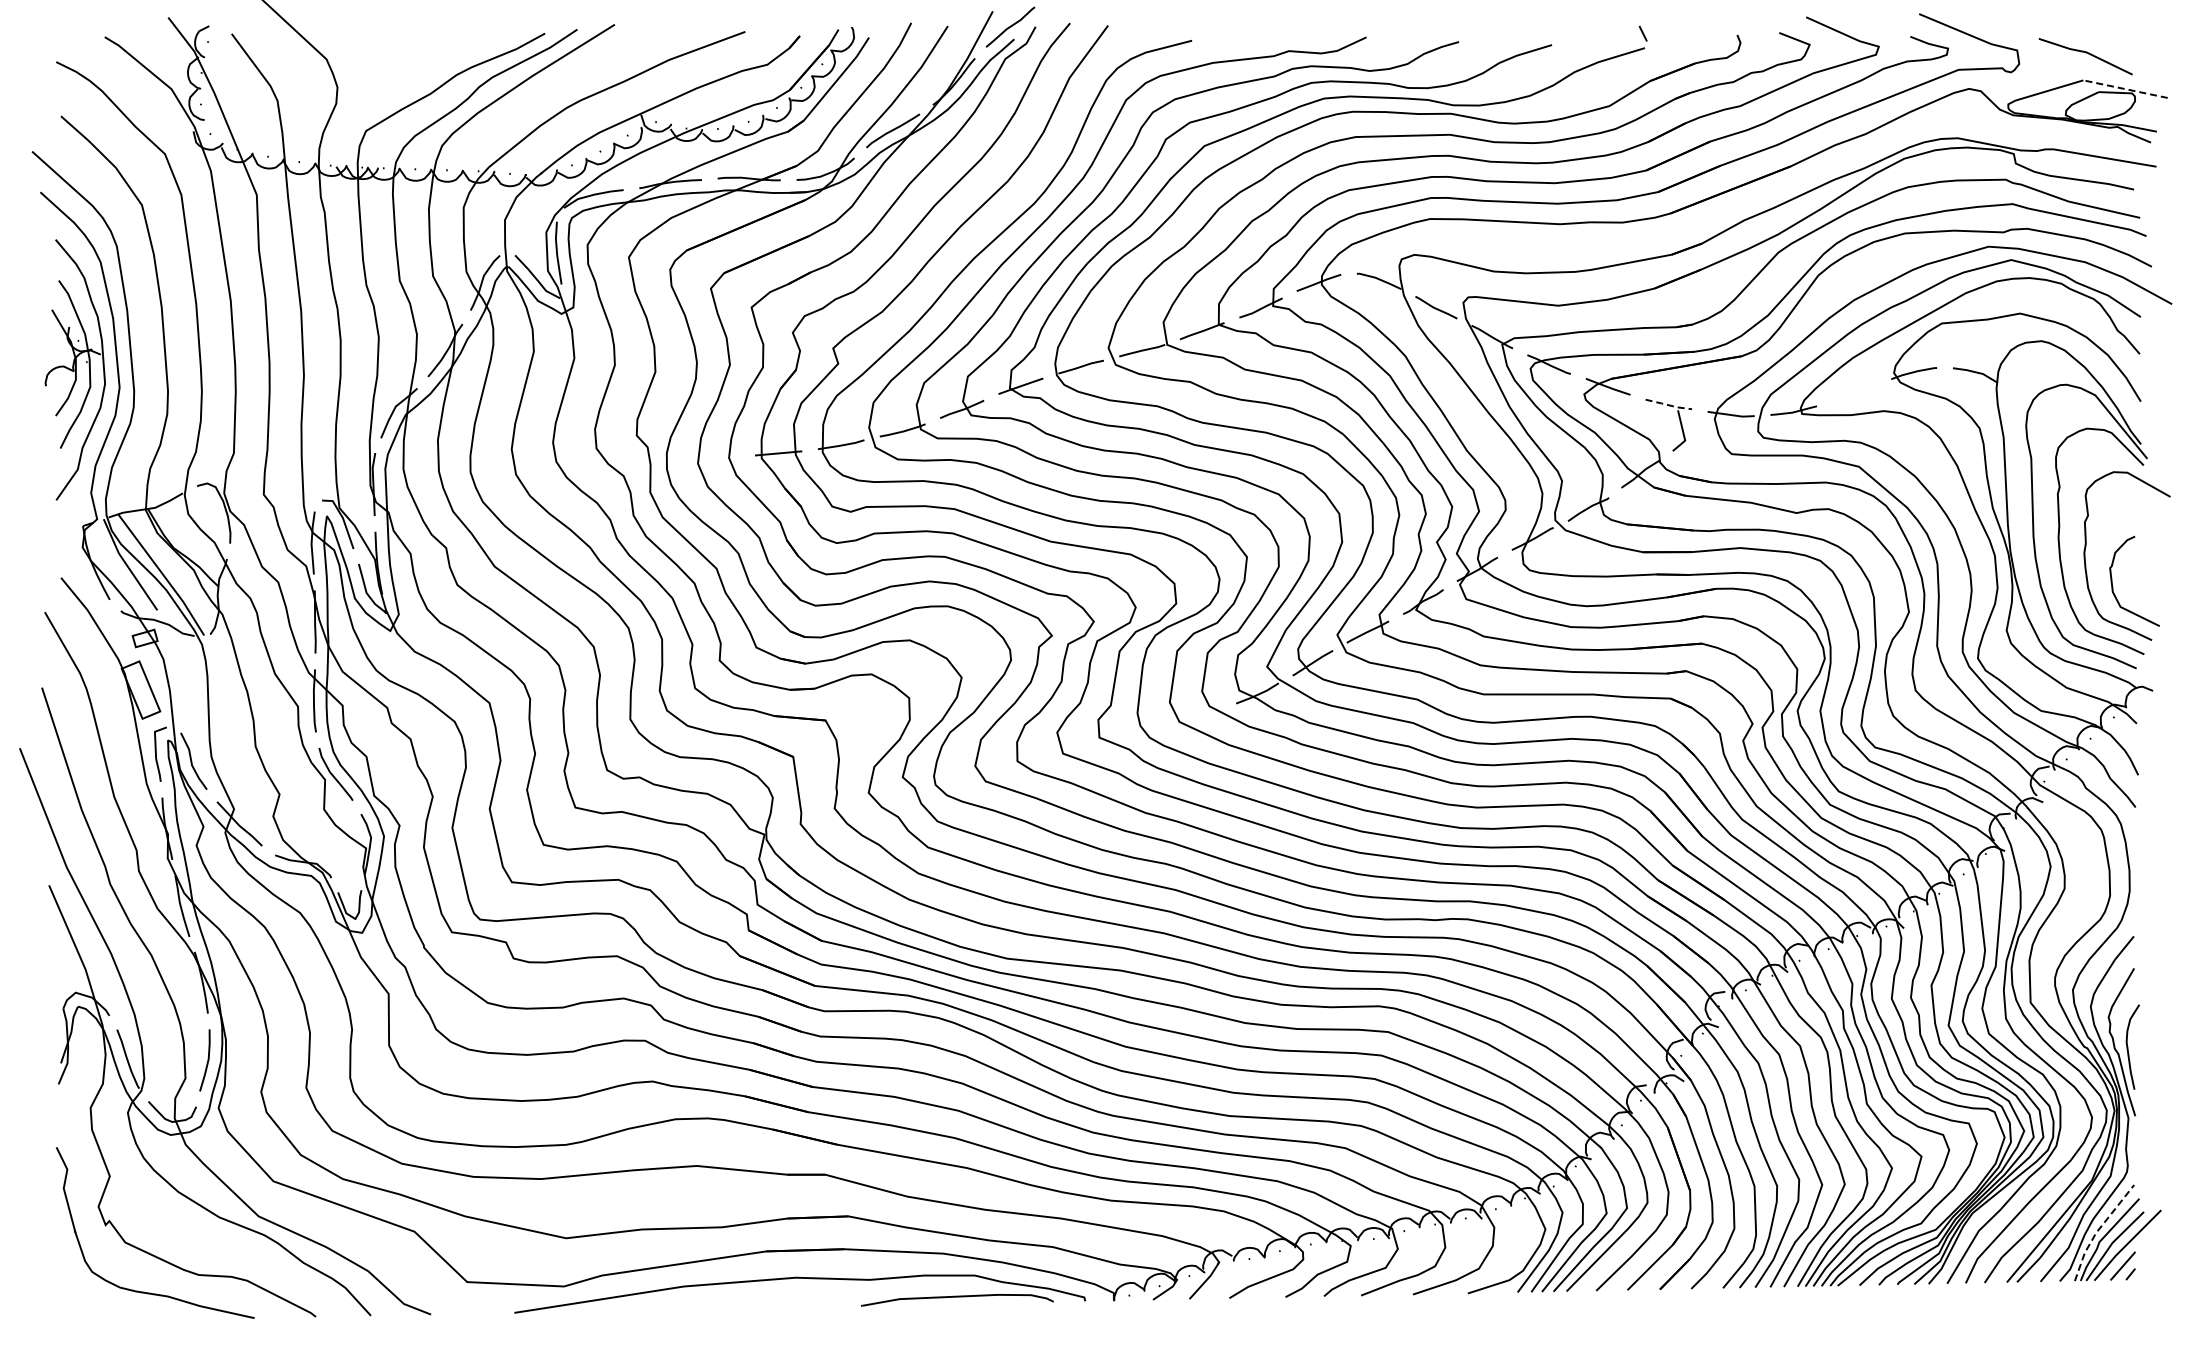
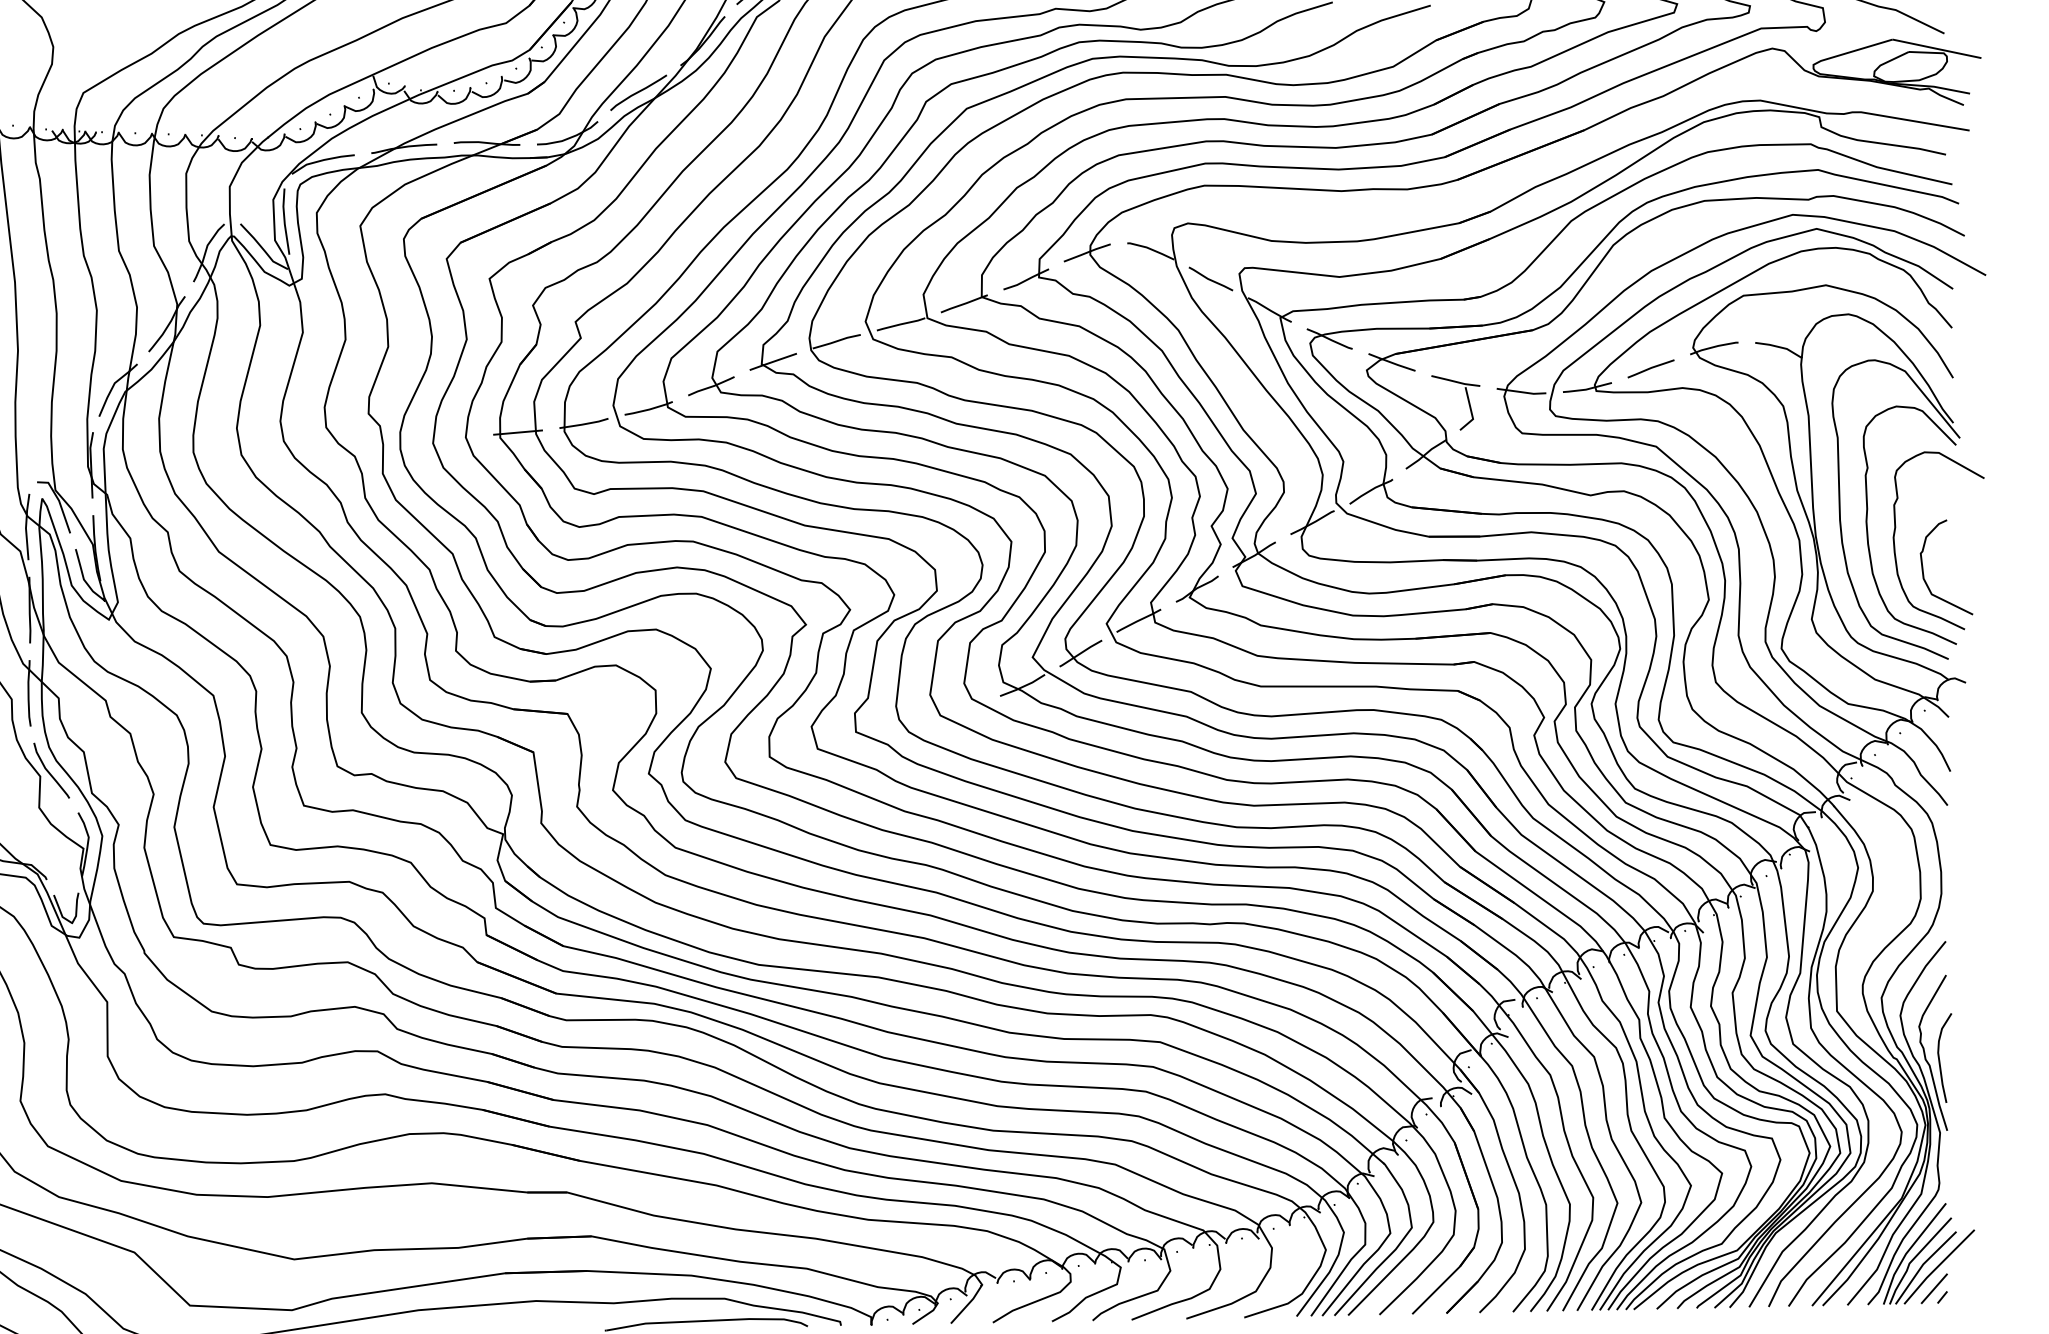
line: (2125, 89) -> (1936, 49), dashed -> solid
line: (1853, 392) -> (1650, 368), added
line: (1668, 405) -> (1455, 382), dashed -> solid
line: (2098, 1229) -> (1908, 1250), dashed -> solid

